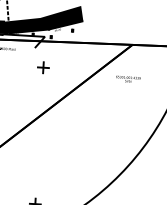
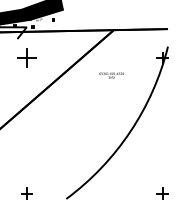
part: (42, 67) -> (26, 57), size x1.6
text: (128, 79) -> (111, 75), moved

